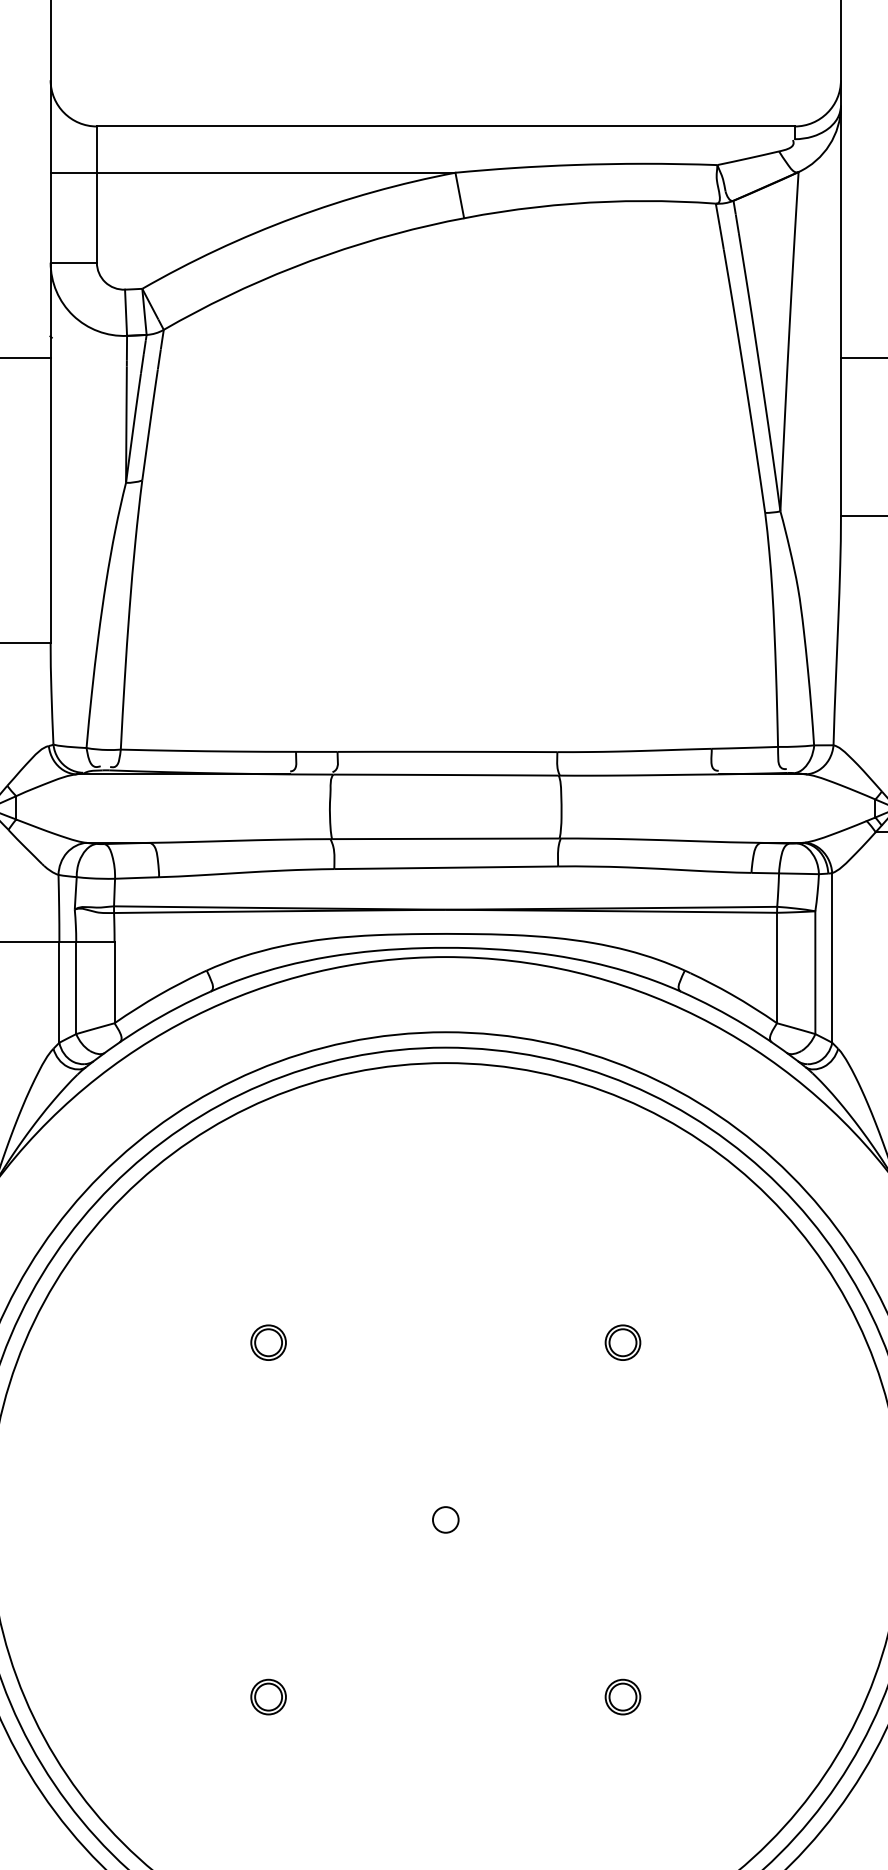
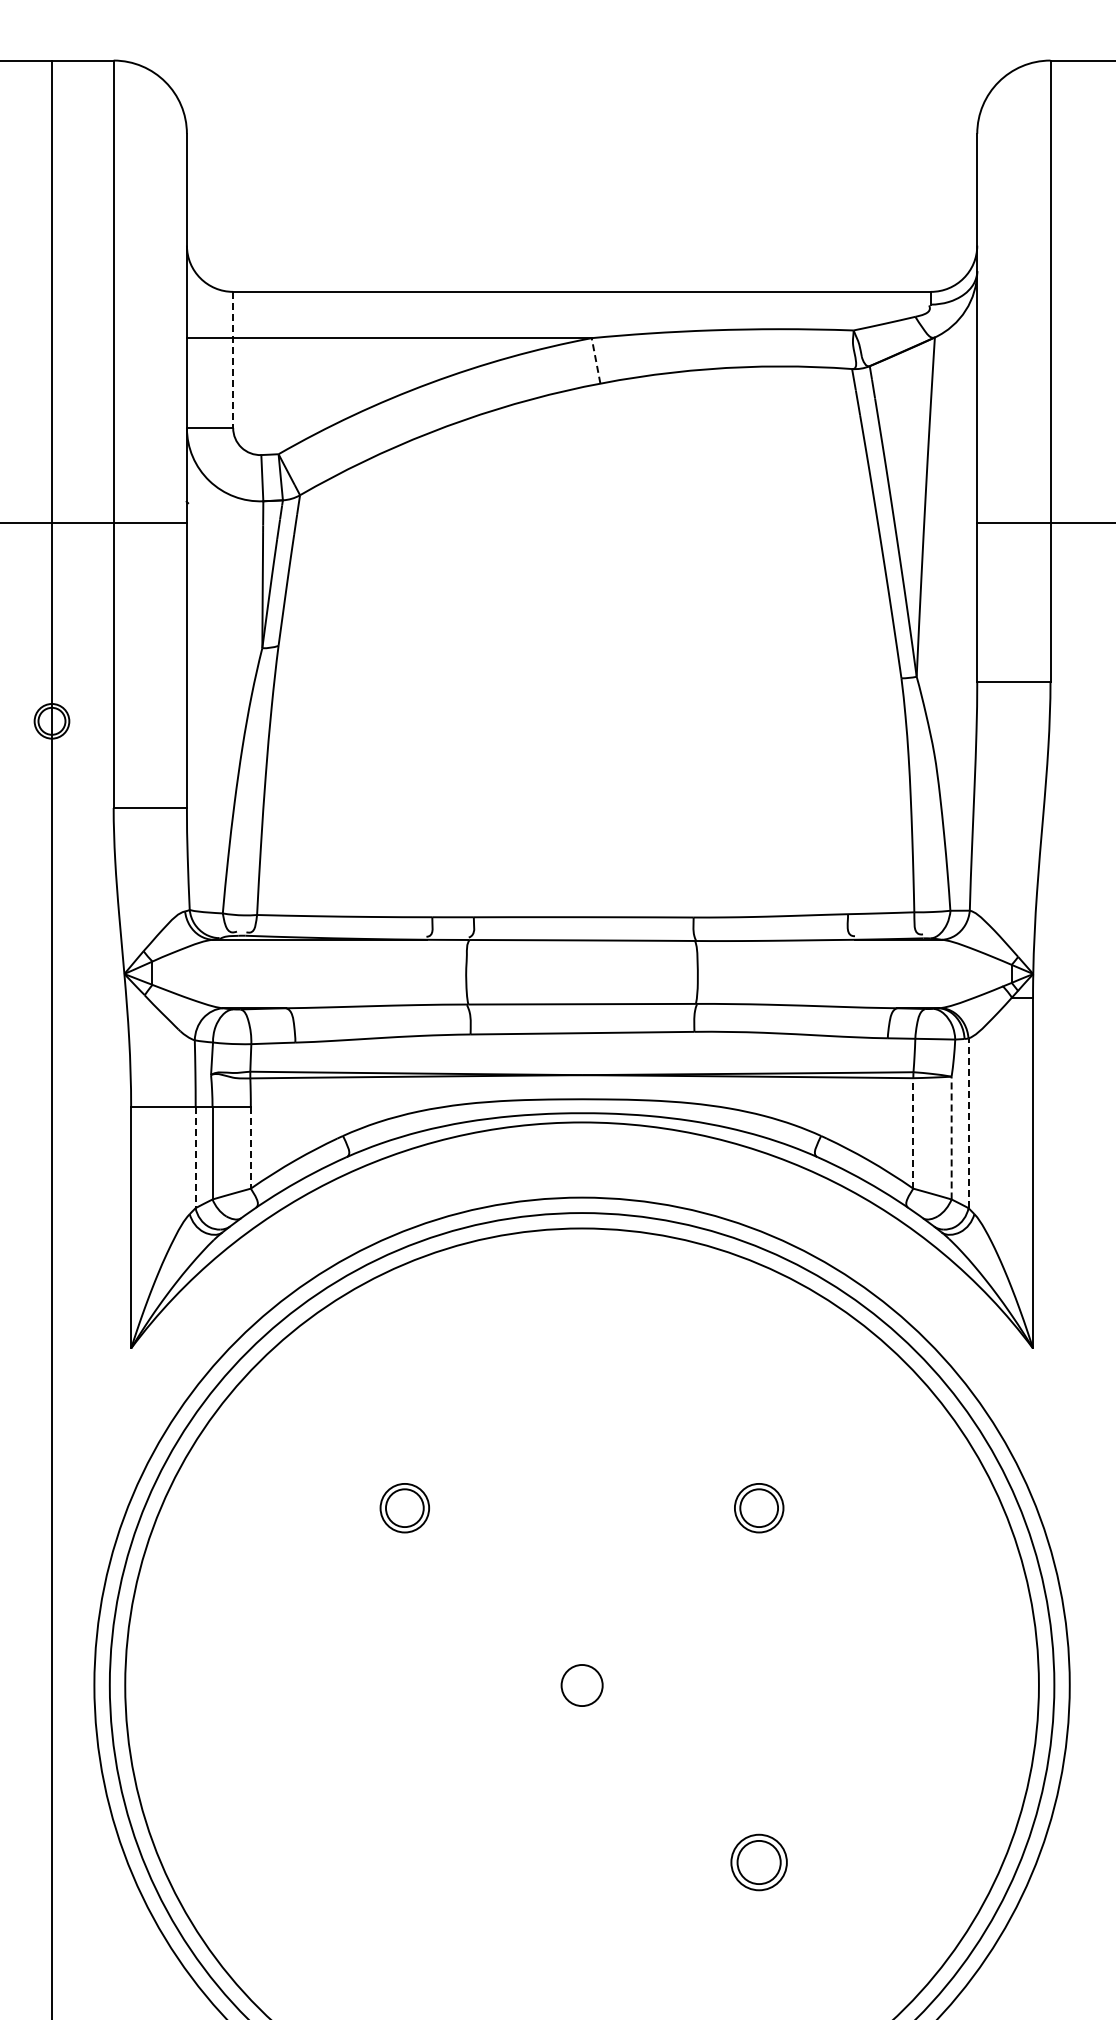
line: (97, 195) -> (233, 360), solid -> dashed
line: (459, 195) -> (595, 360), solid -> dashed
line: (832, 958) -> (968, 1123), solid -> dashed
line: (777, 967) -> (913, 1132), solid -> dashed
line: (815, 972) -> (951, 1137), solid -> dashed
line: (114, 982) -> (250, 1147), solid -> dashed
line: (59, 992) -> (195, 1157), solid -> dashed
part: (268, 1342) -> (404, 1507), size x1.4
part: (623, 1342) -> (759, 1507), size x1.4
circle: (445, 1519) -> (581, 1684), size x1.6
part: (268, 1697) -> (404, 1862), removed
part: (623, 1697) -> (759, 1862), size x1.6

